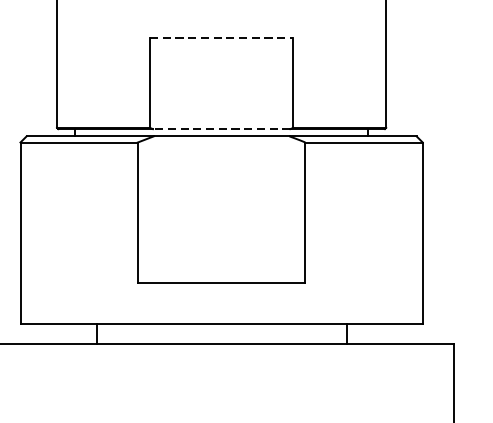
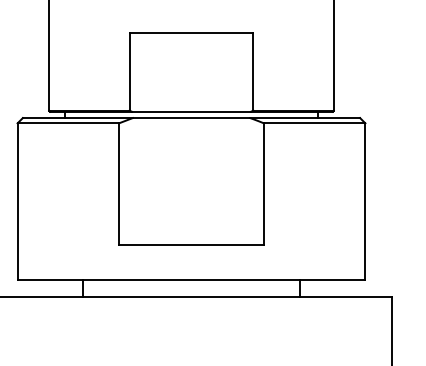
line: (221, 37) -> (191, 32), dashed -> solid
line: (220, 128) -> (190, 111), dashed -> solid

